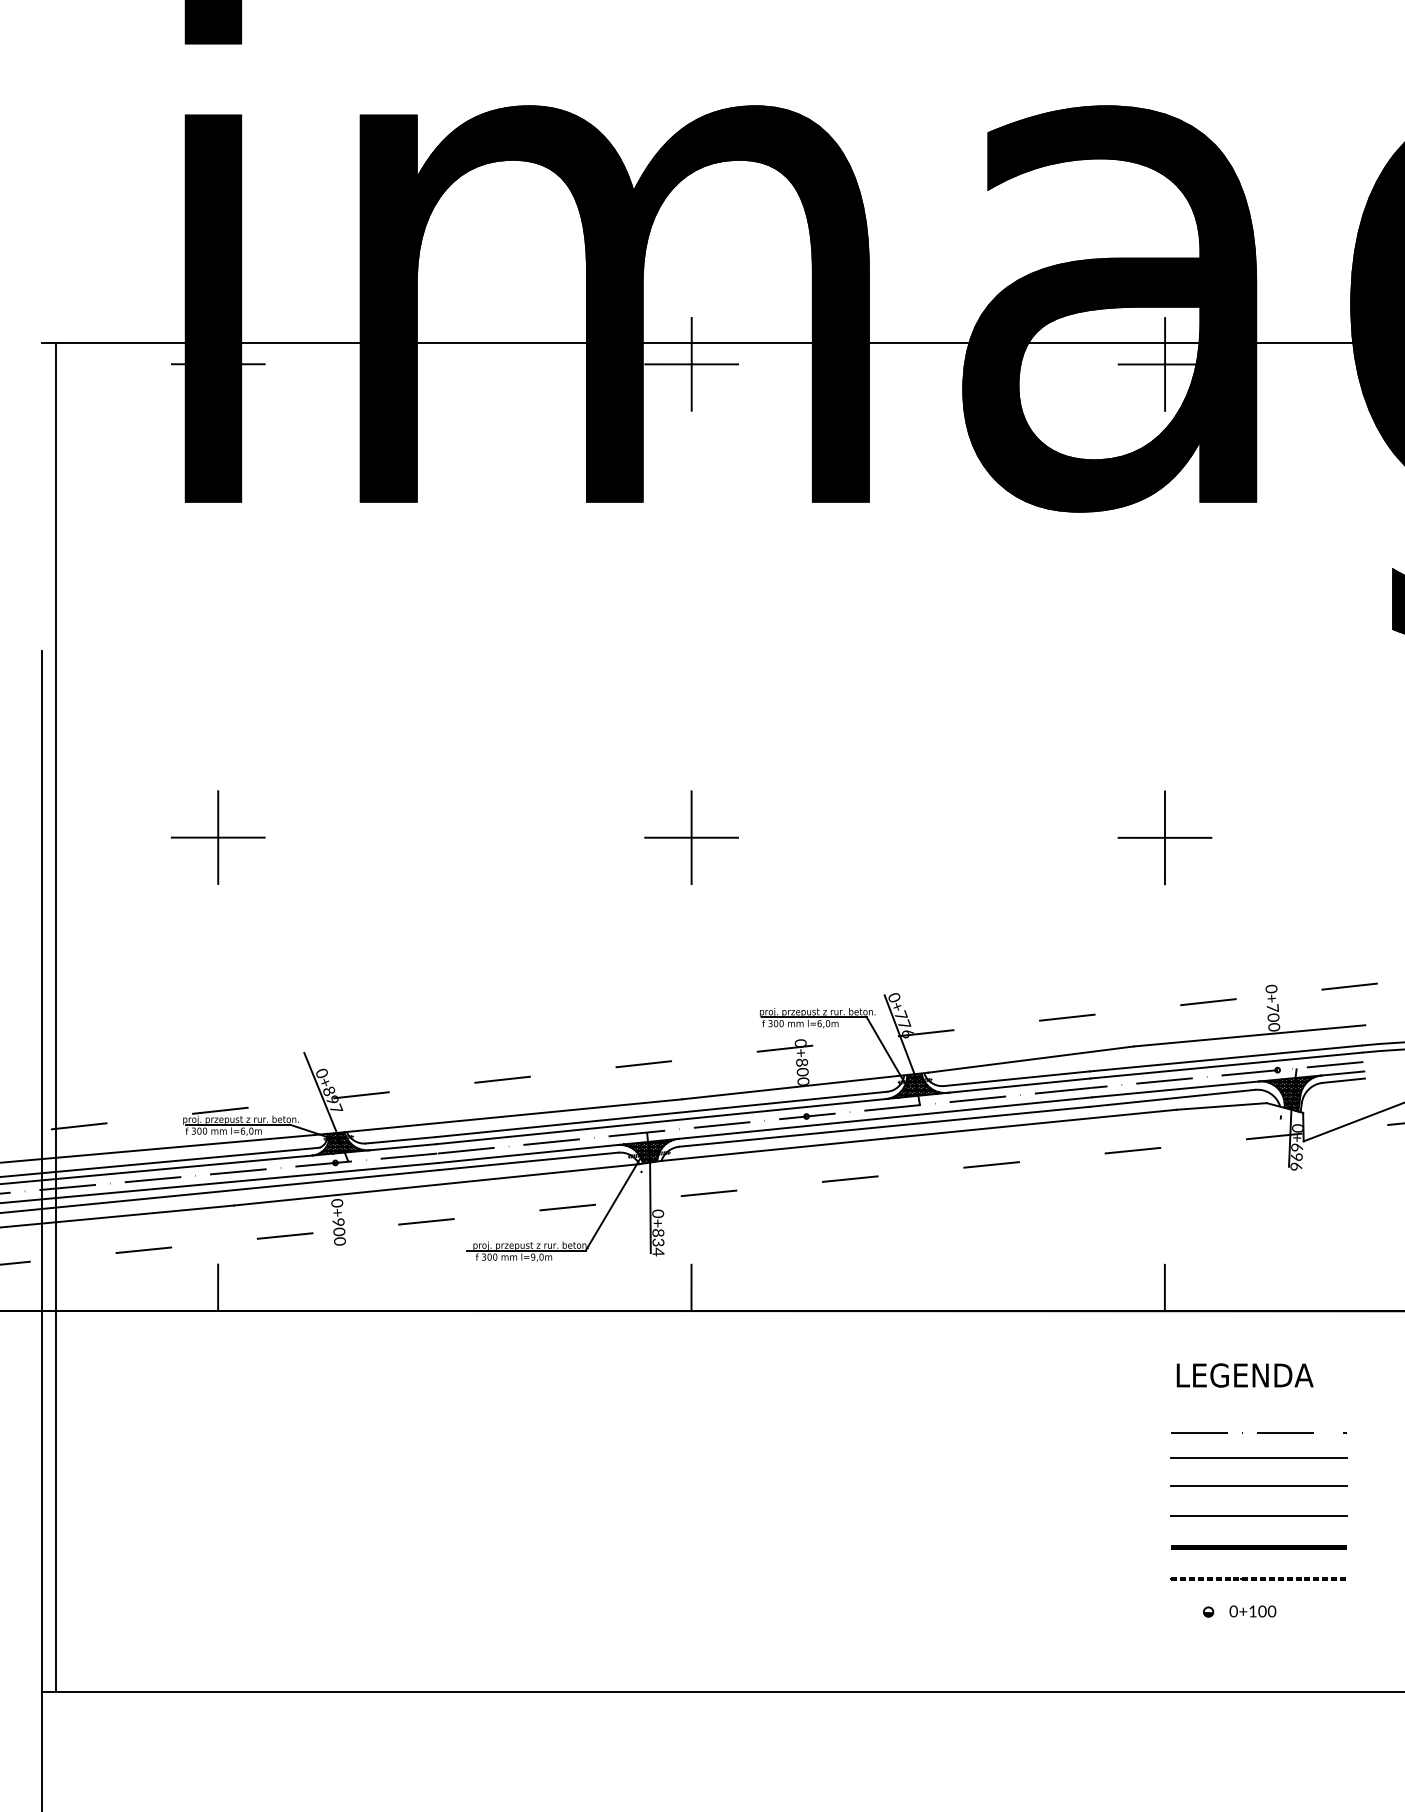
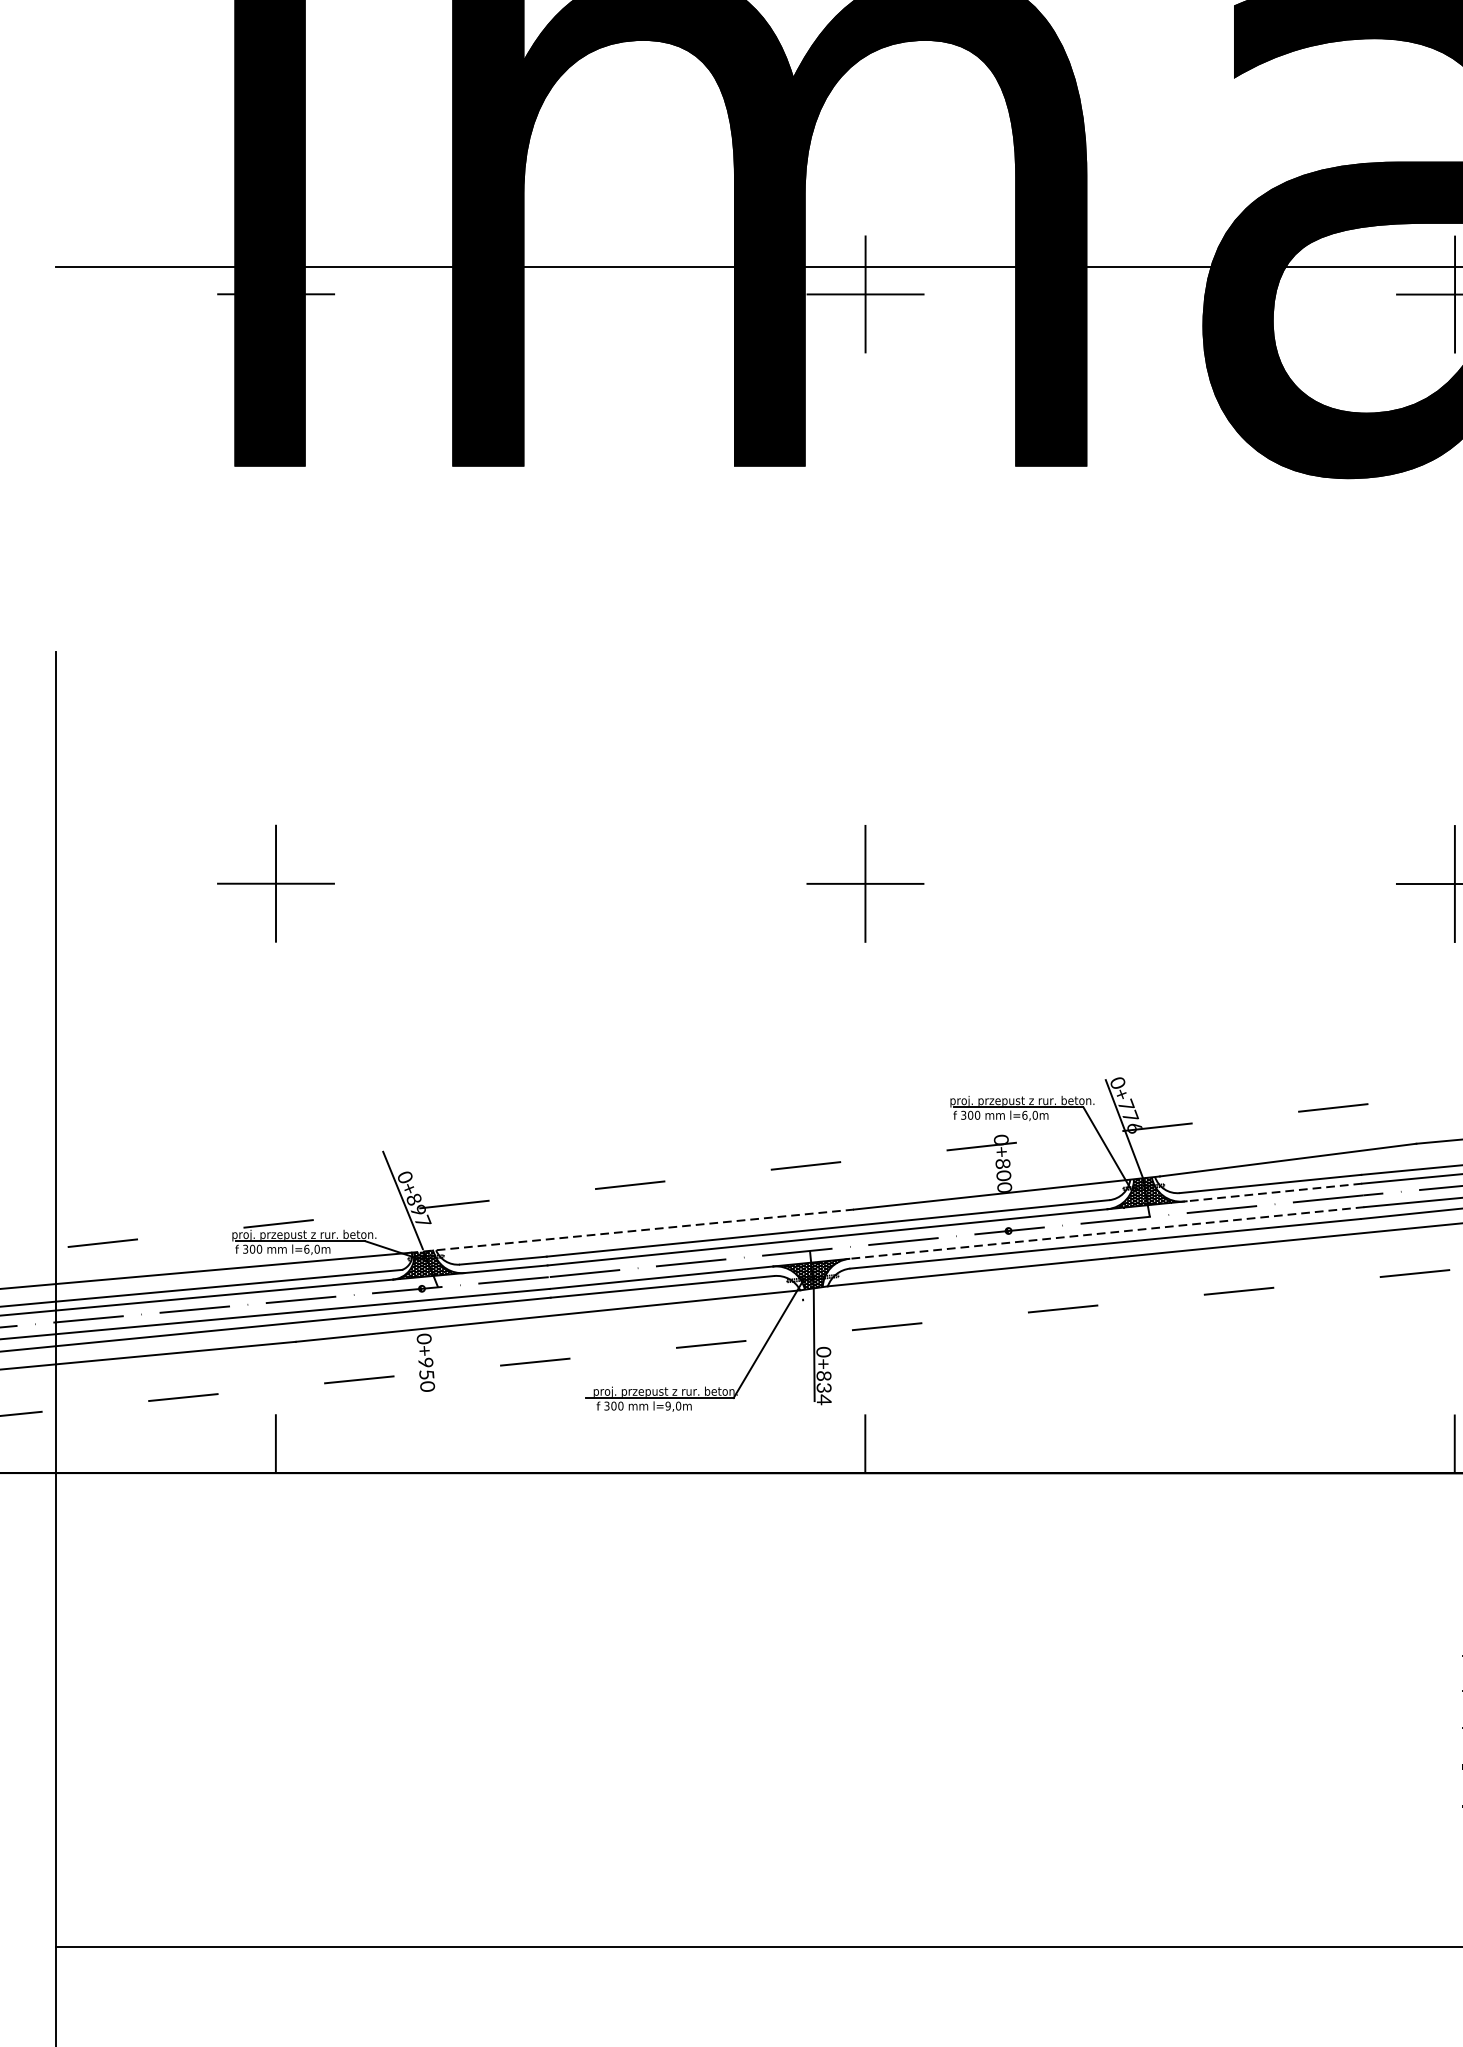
line: (56, 1016) -> (74, 1106), removed
line: (1018, 1085) -> (1272, 1192), solid -> dashed
line: (504, 1116) -> (632, 1230), solid -> dashed
line: (885, 1118) -> (1106, 1233), solid -> dashed
text: (339, 1231) -> (426, 1374), 0+900 -> 0+950

